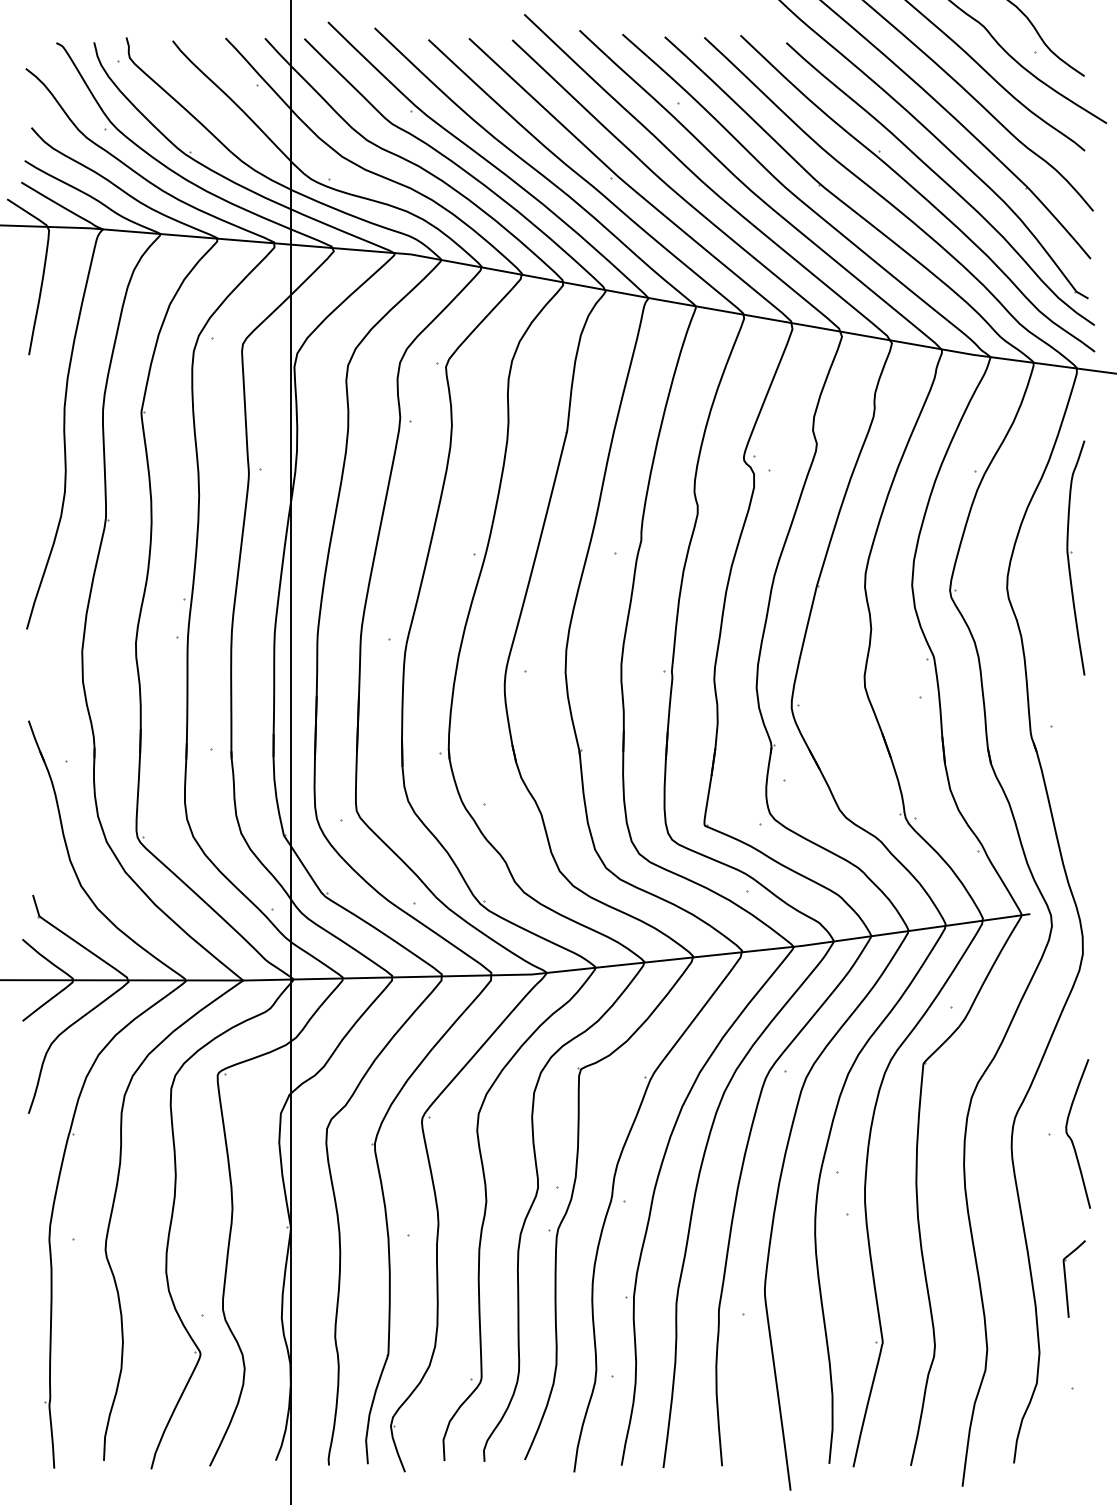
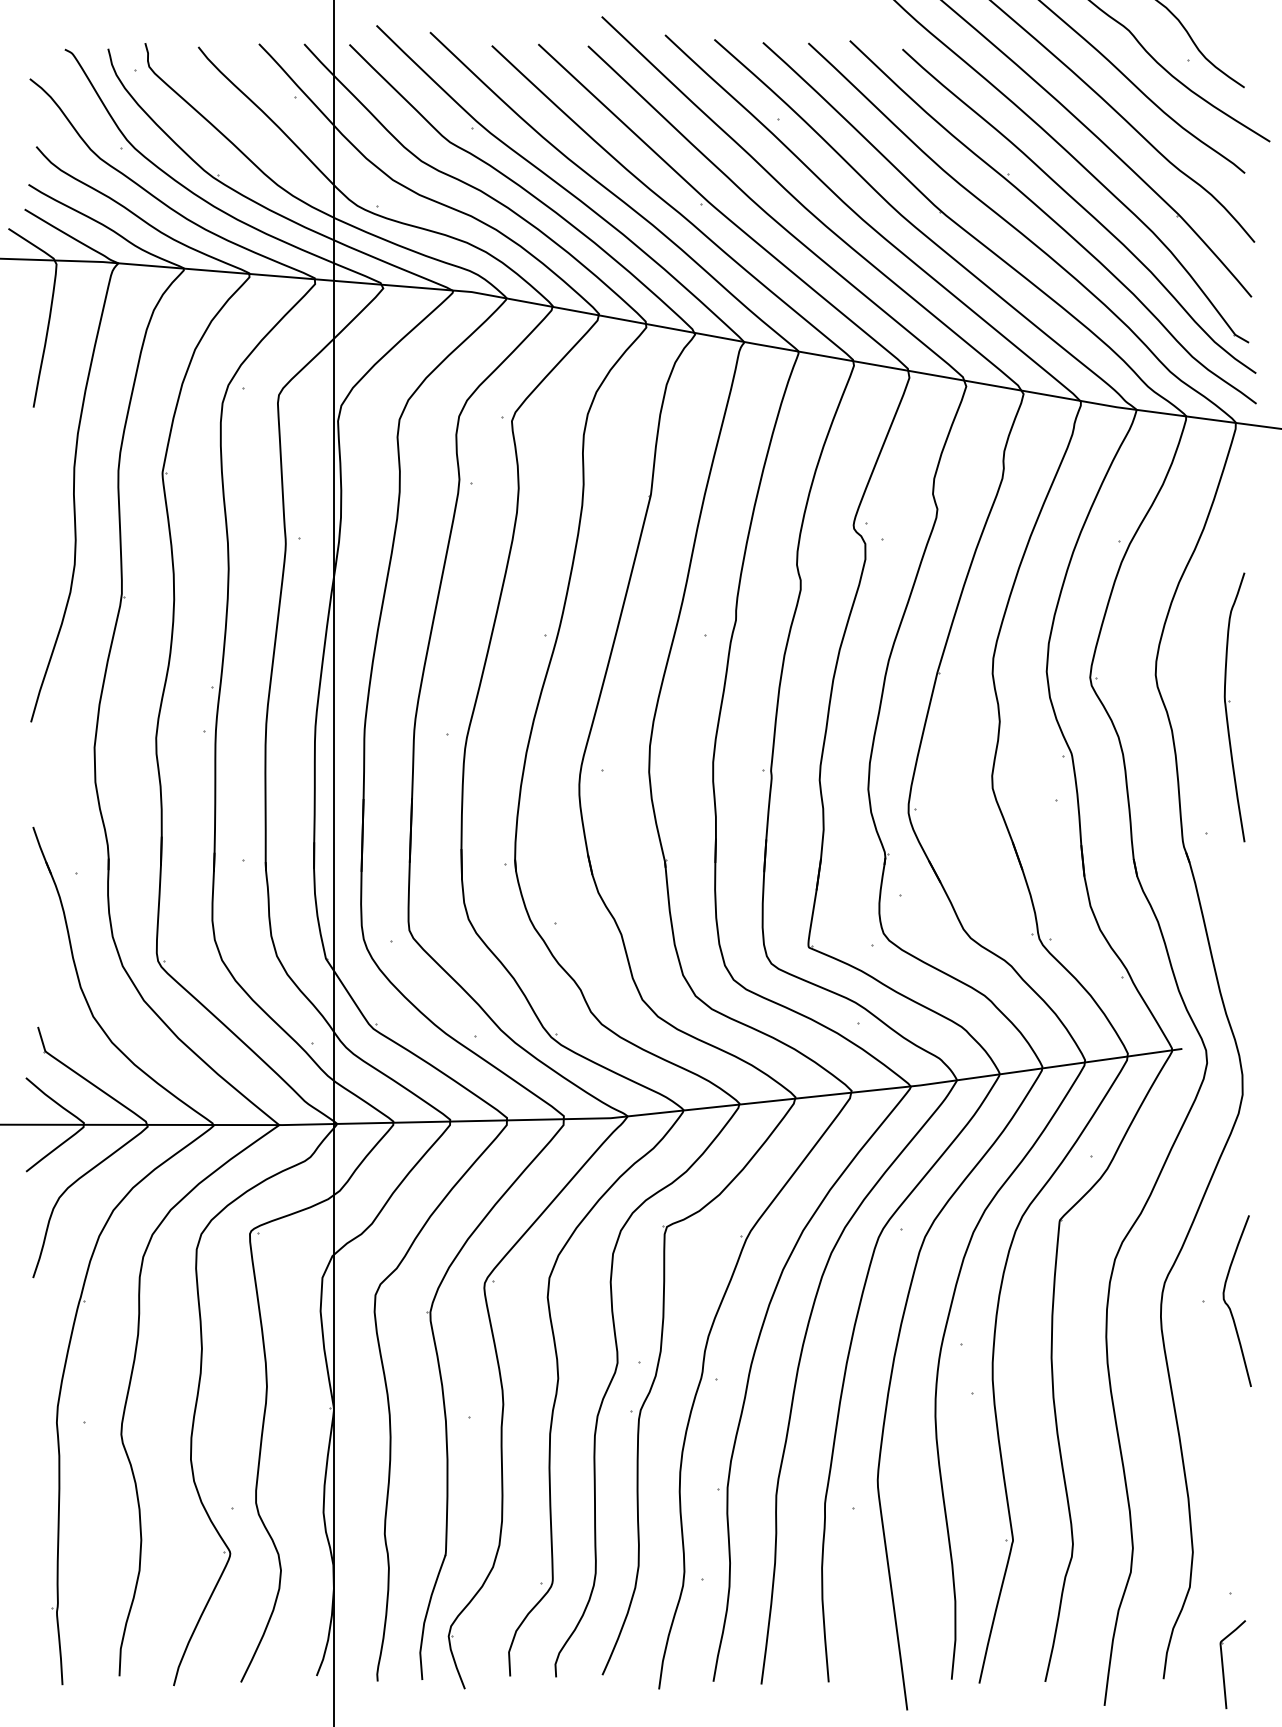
part: (1071, 553) -> (1229, 702), moved
part: (1066, 1278) -> (1223, 1664), moved

